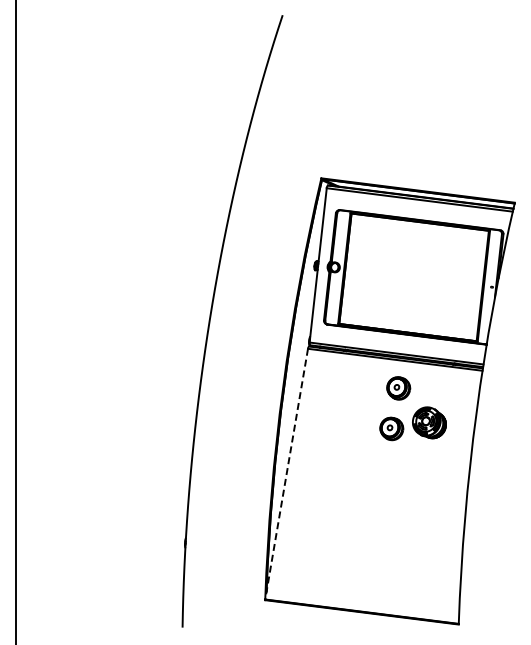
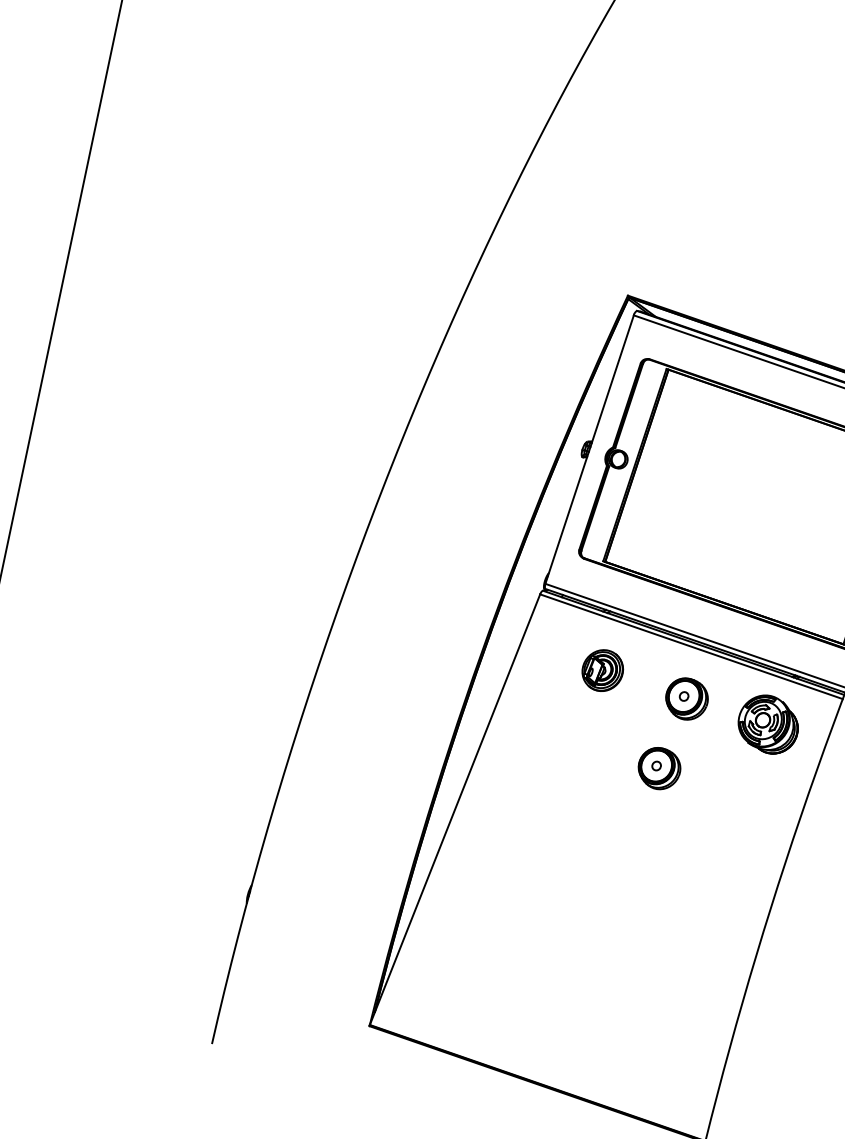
part: (350, 382) -> (603, 670), added
part: (429, 422) -> (768, 723), moved
line: (286, 474) -> (454, 810), dashed -> solid

